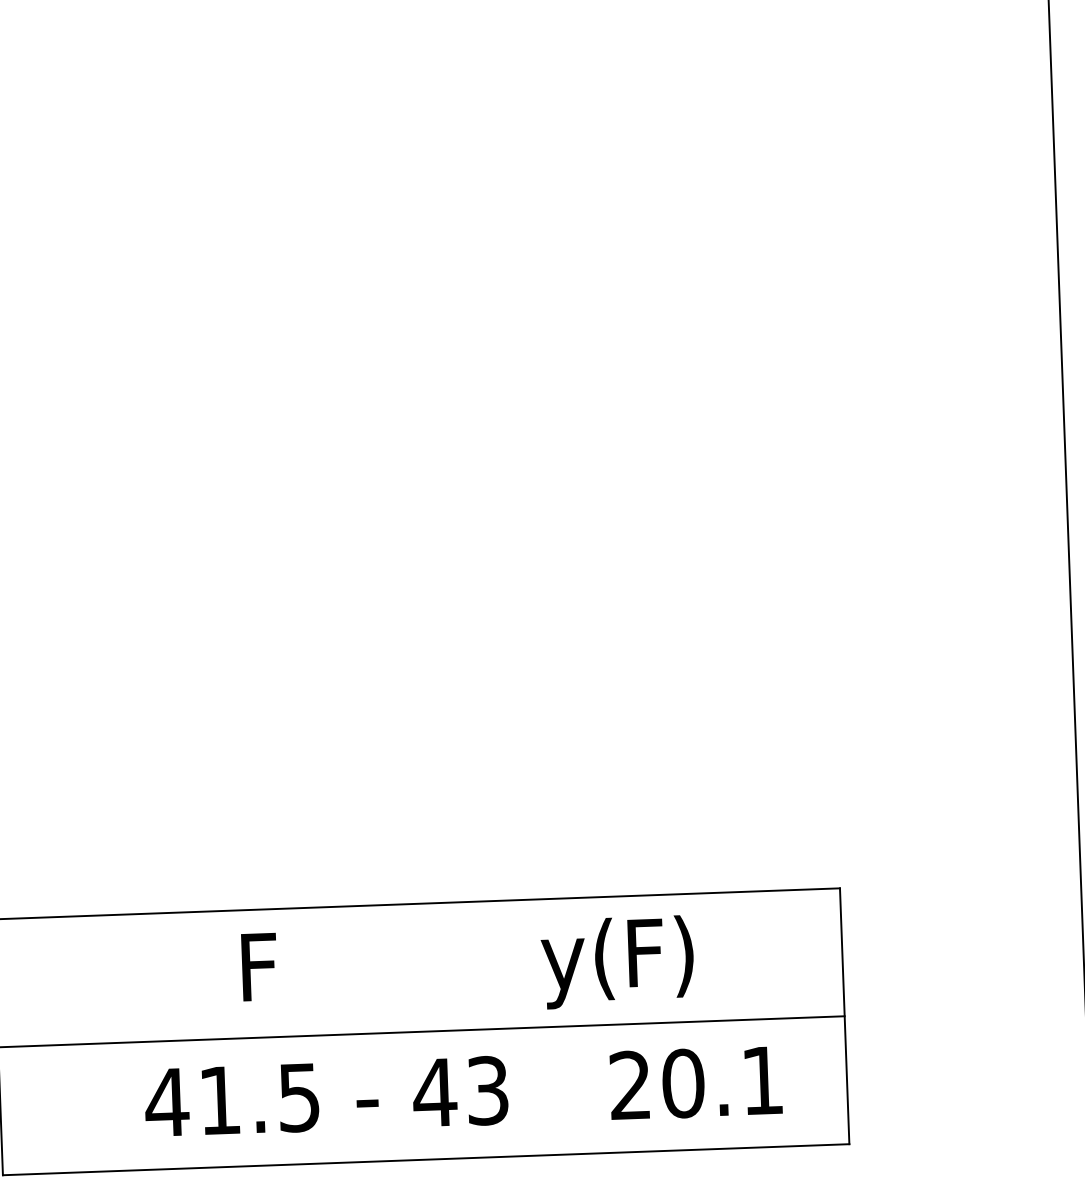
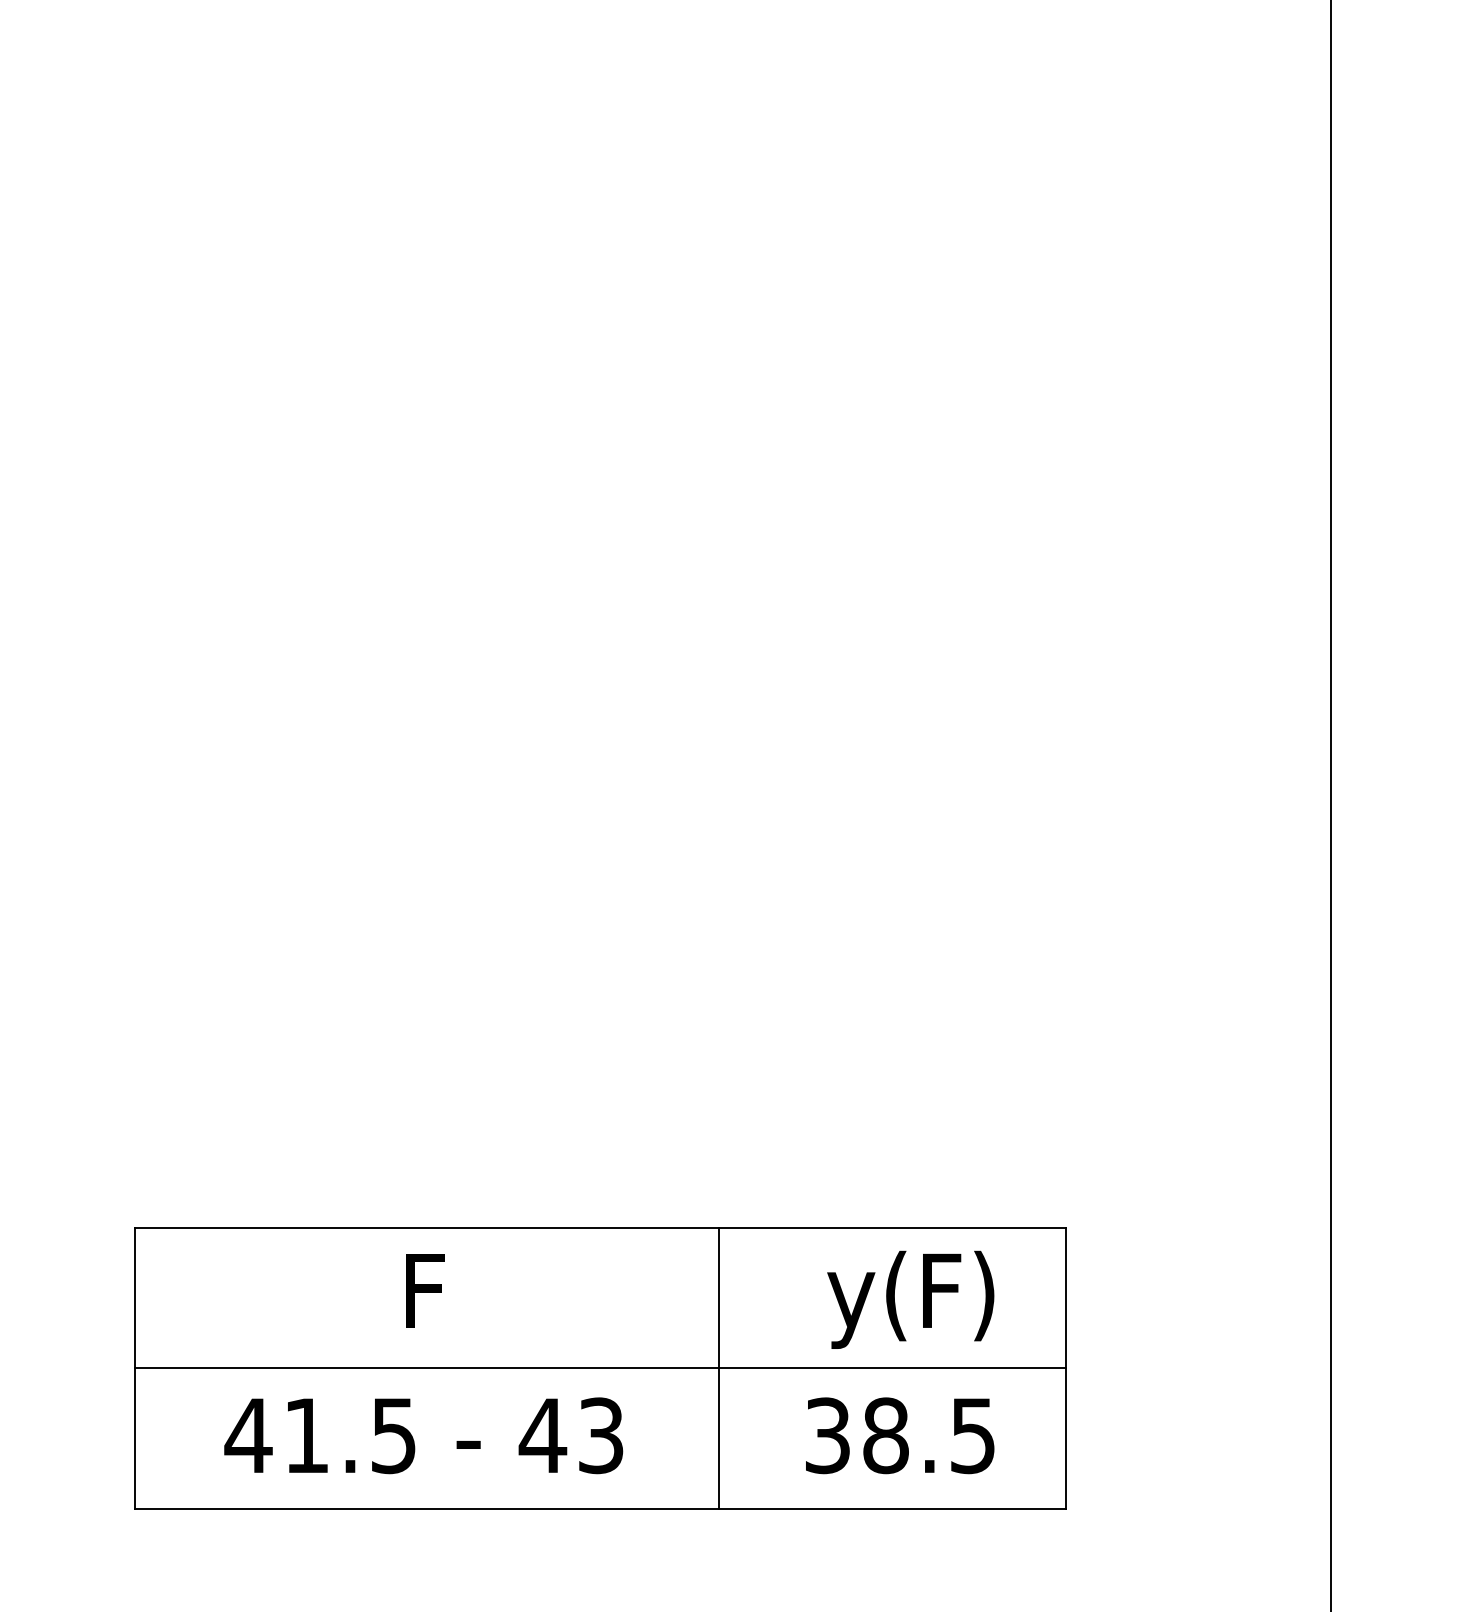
text: (617, 961) -> (910, 1299), moved
line: (529, 1027) -> (719, 1367), added
text: (695, 1082) -> (899, 1435), 20.1 -> 38.5
text: (326, 1096) -> (423, 1435), moved

